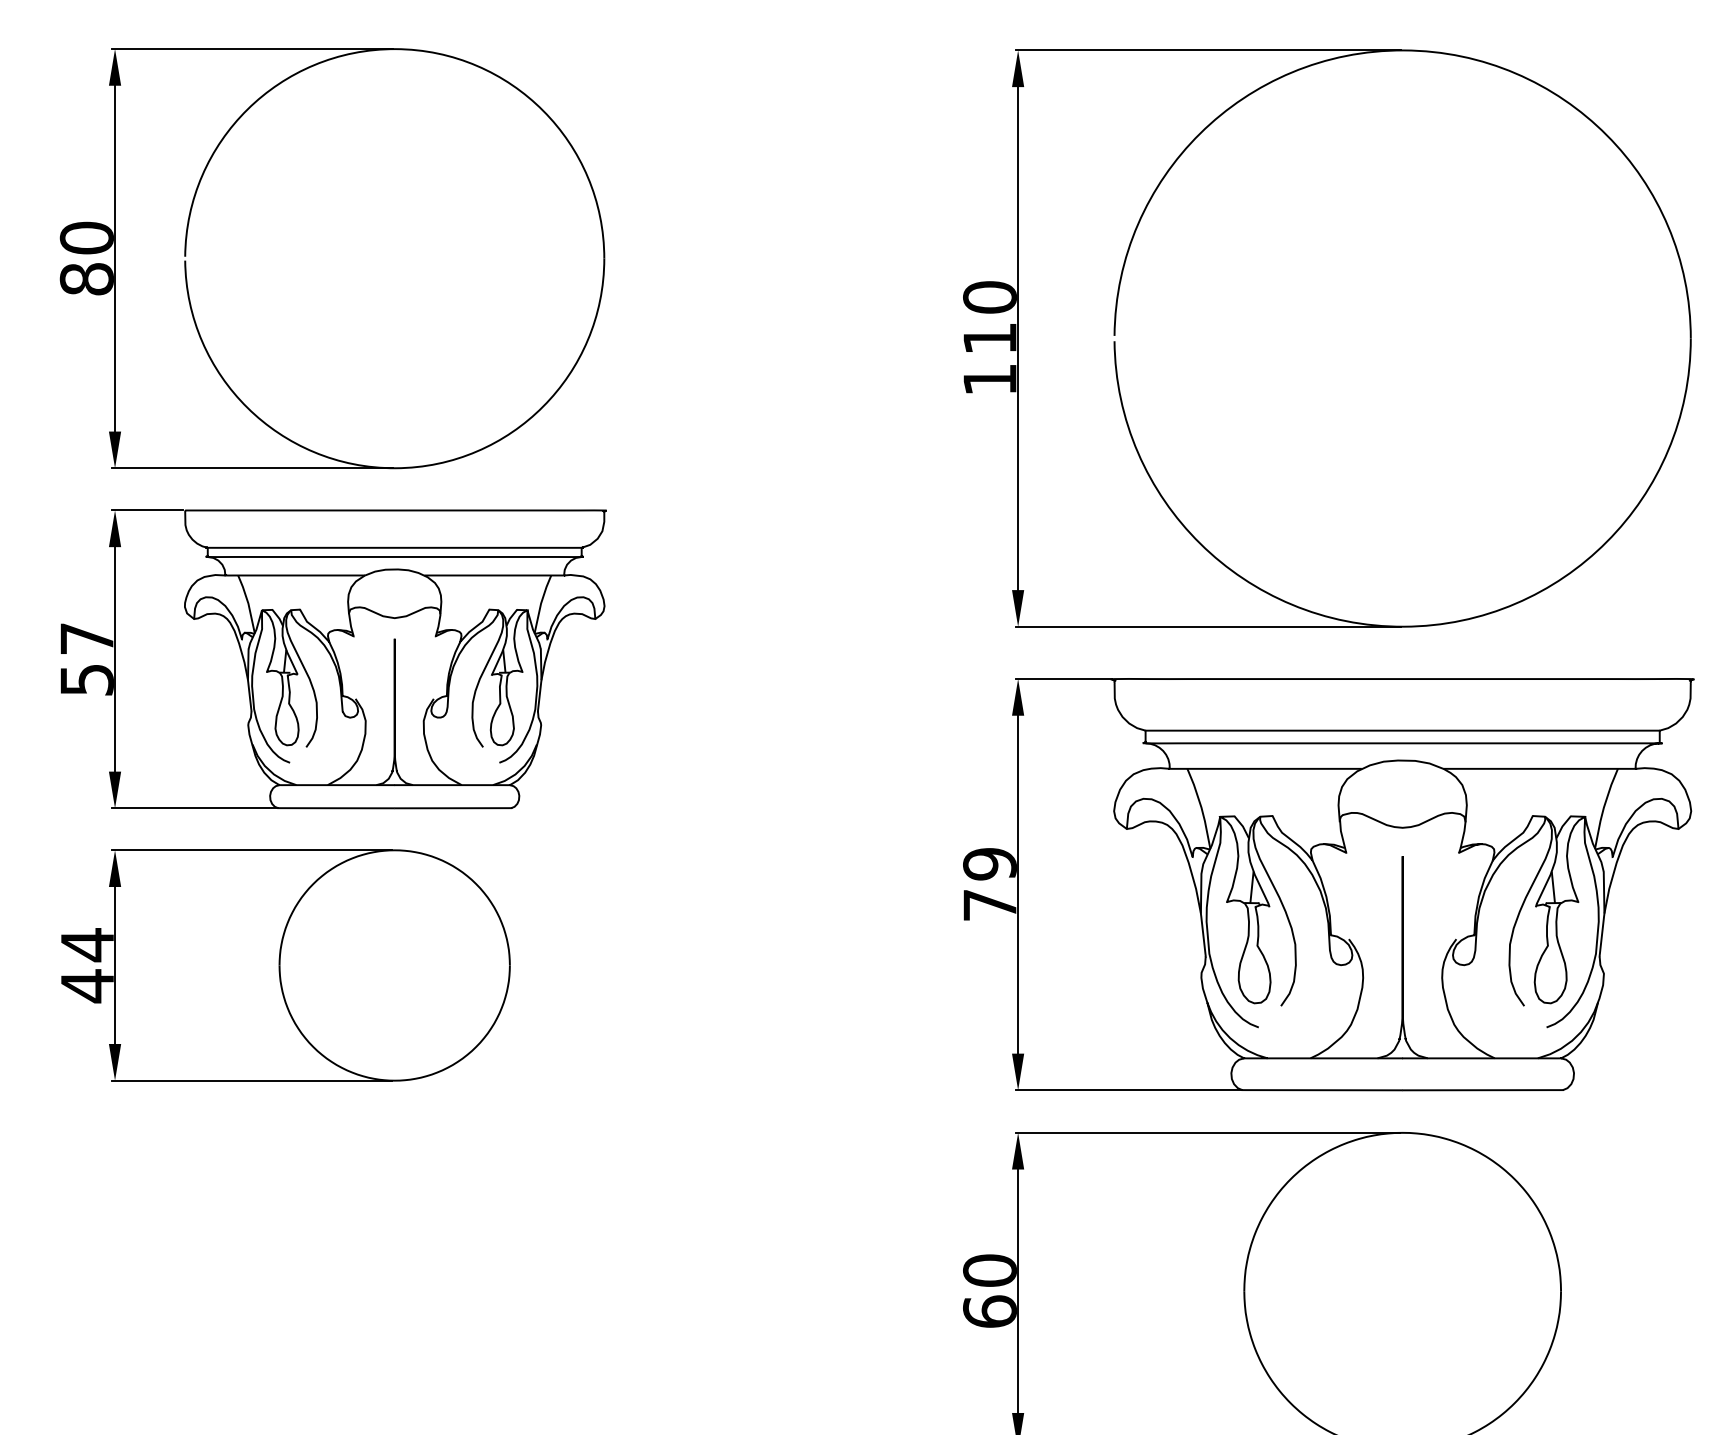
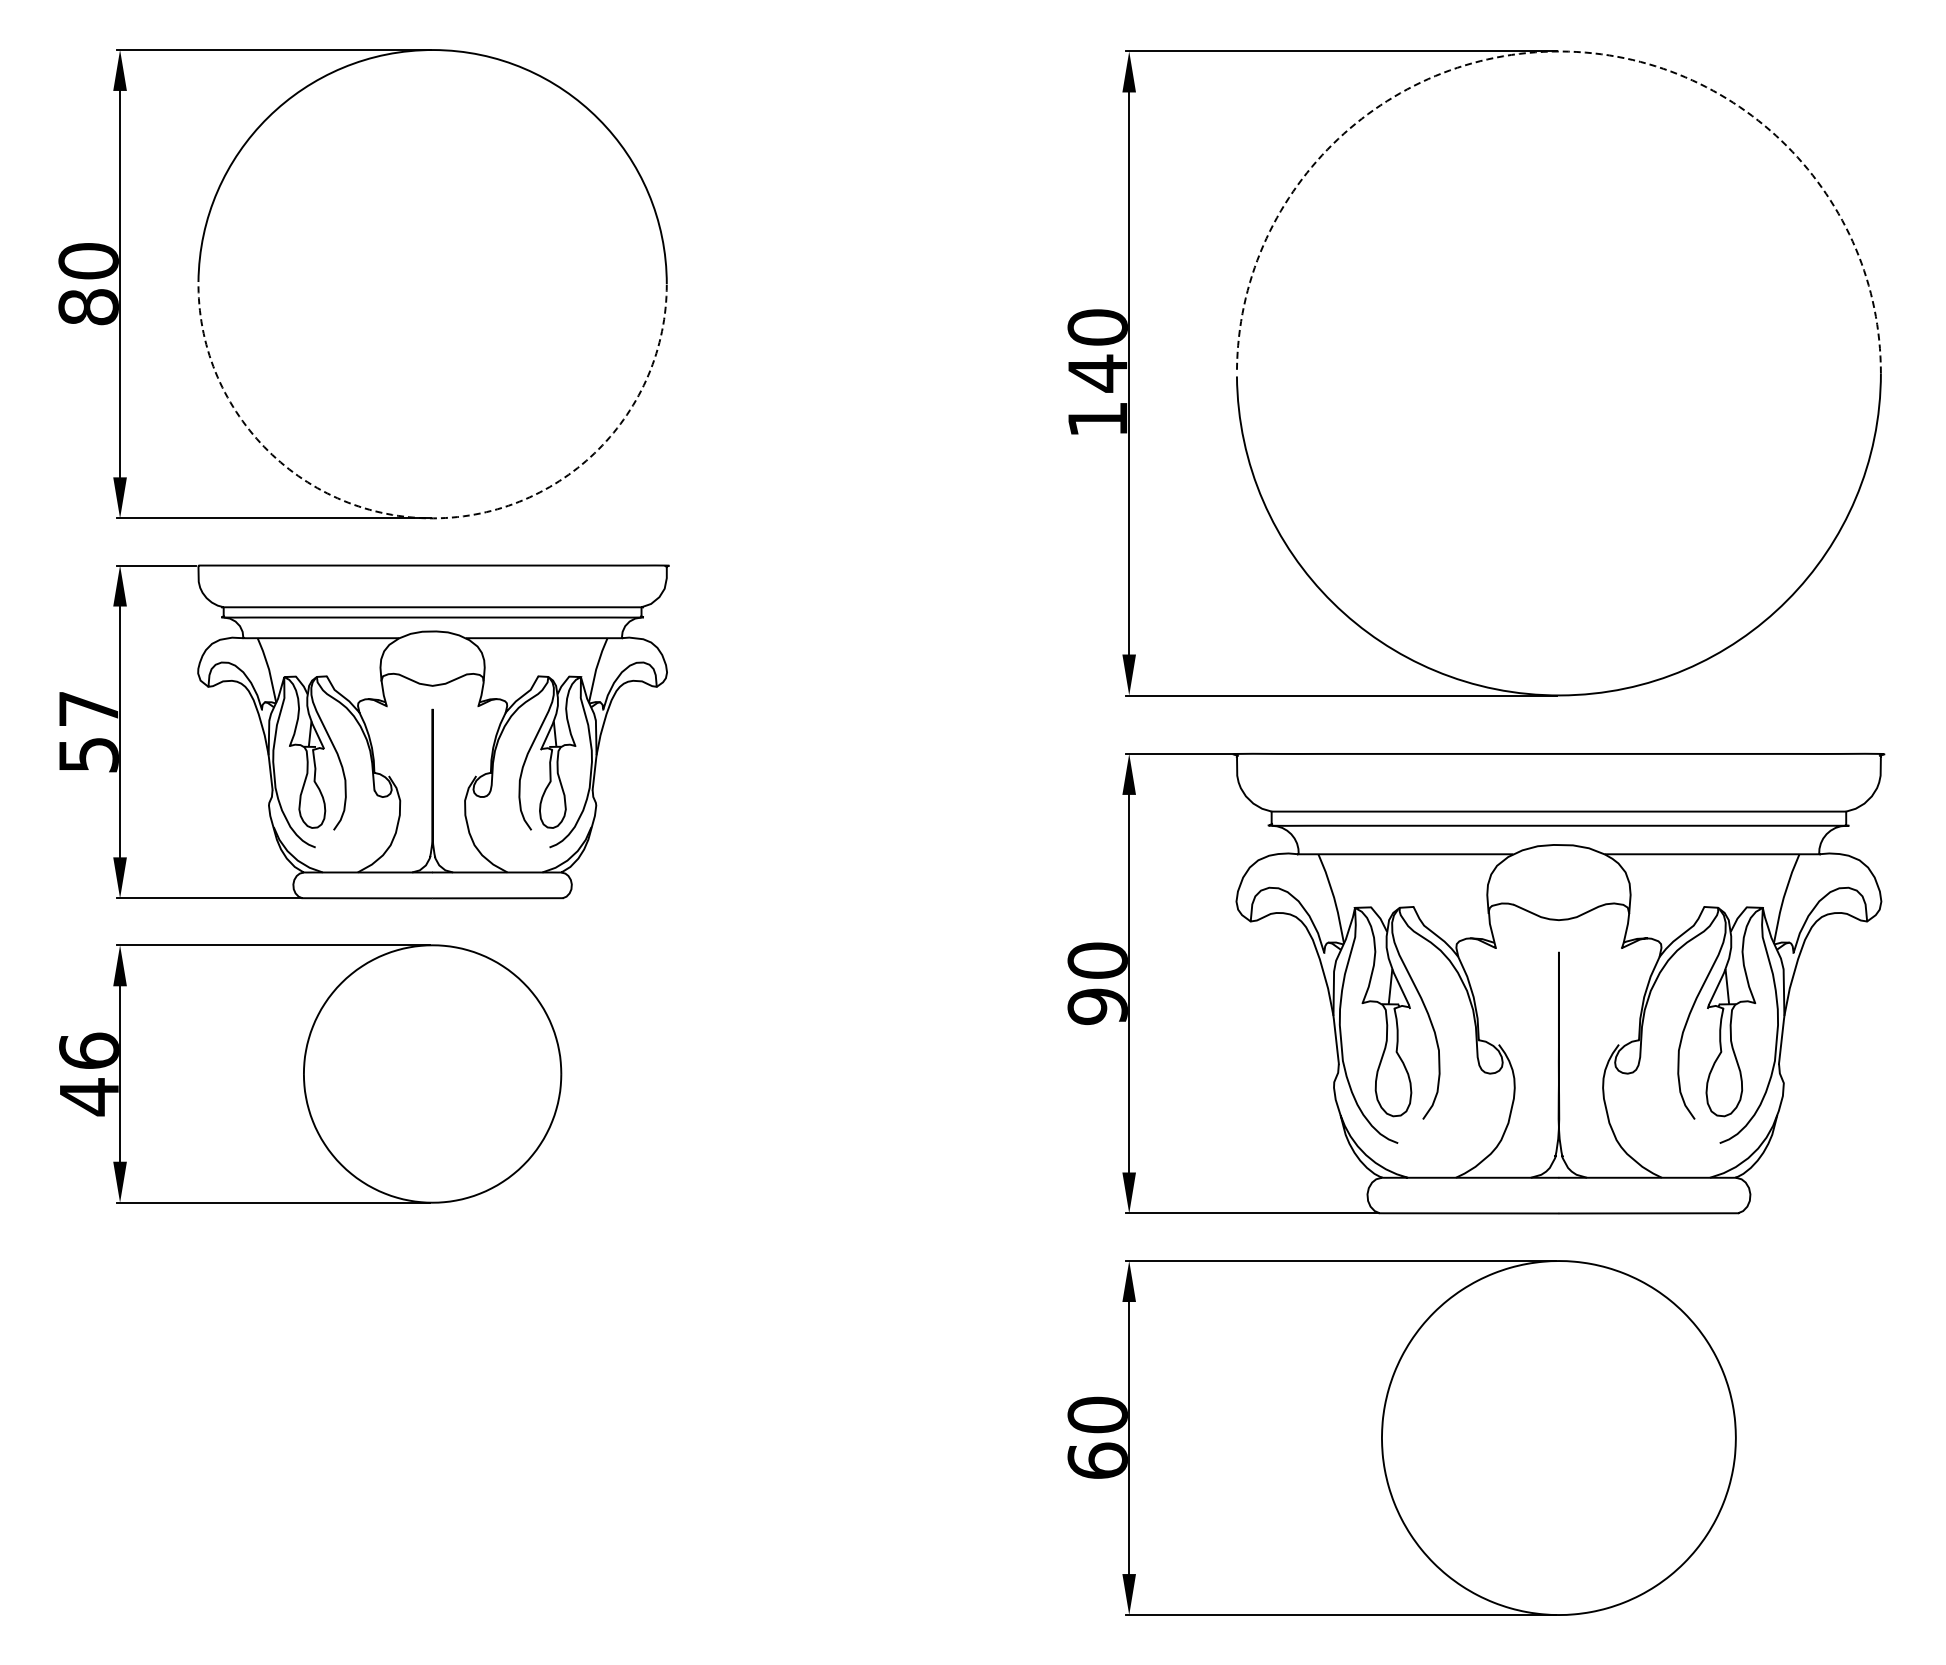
arc: (1404, 50) -> (1560, 51), solid -> dashed
text: (989, 338) -> (1097, 373), 110 -> 140
arc: (395, 468) -> (433, 518), solid -> dashed
text: (989, 884) -> (1097, 983), 79 -> 90
text: (86, 945) -> (88, 1051), 44 -> 46

